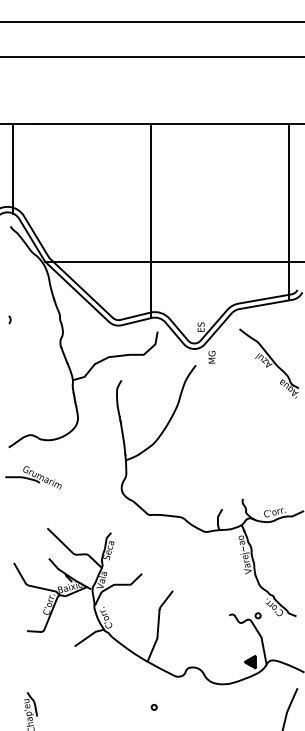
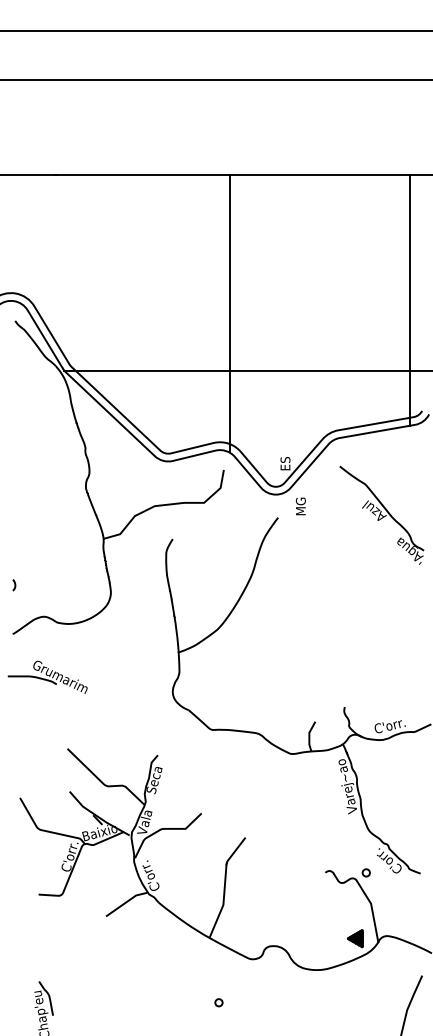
line: (13, 168) -> (19, 238), removed
line: (151, 220) -> (229, 312), moved
curve: (10, 320) -> (14, 585), moved

